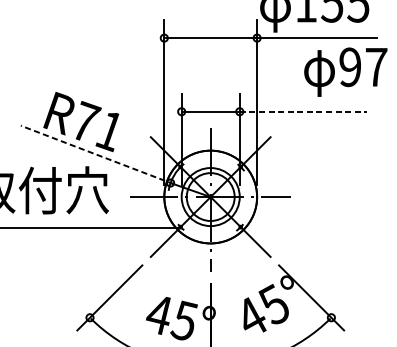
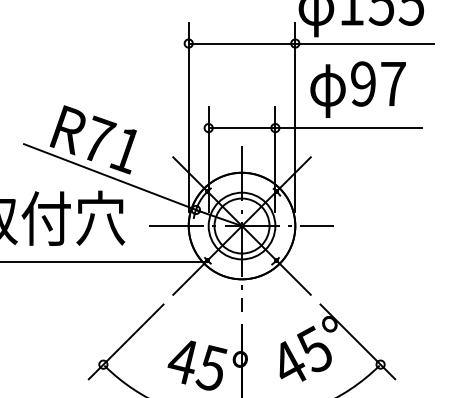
text: (345, 72) -> (357, 89), moved
line: (304, 112) -> (349, 128), dashed -> solid
line: (97, 154) -> (111, 177), dashed -> solid

